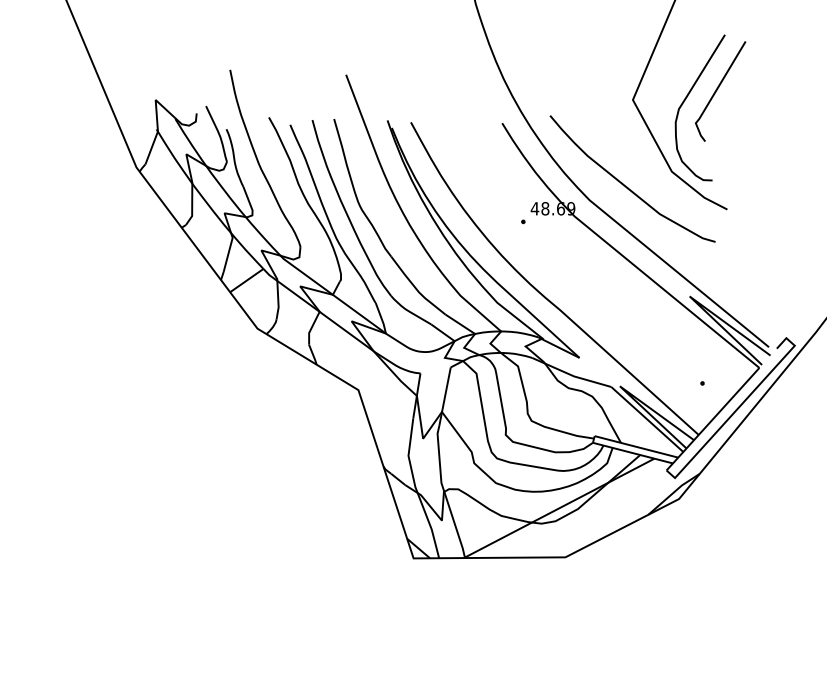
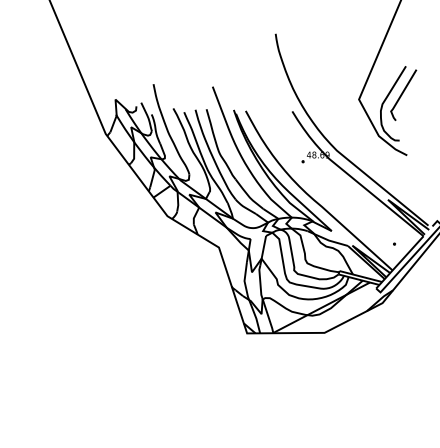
curve: (626, 184) -> (355, 142), removed

